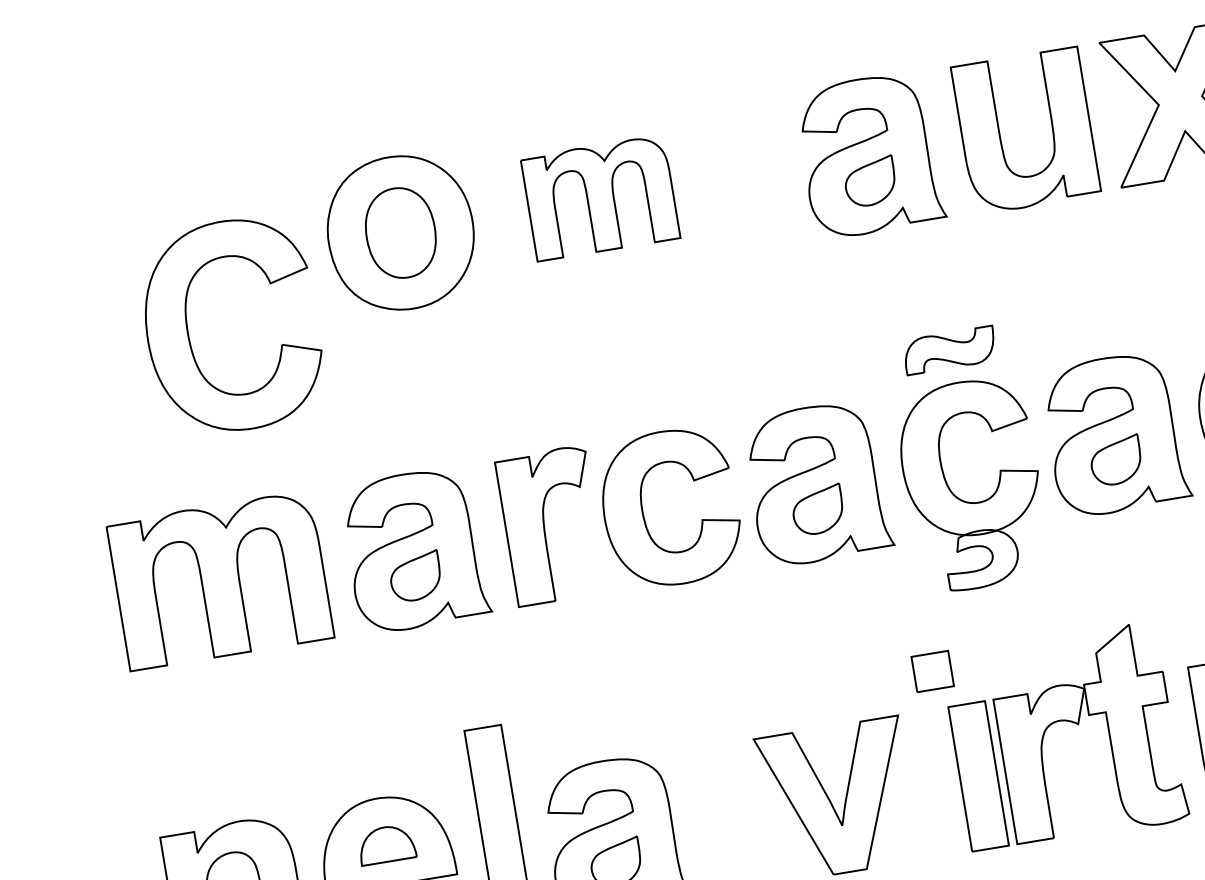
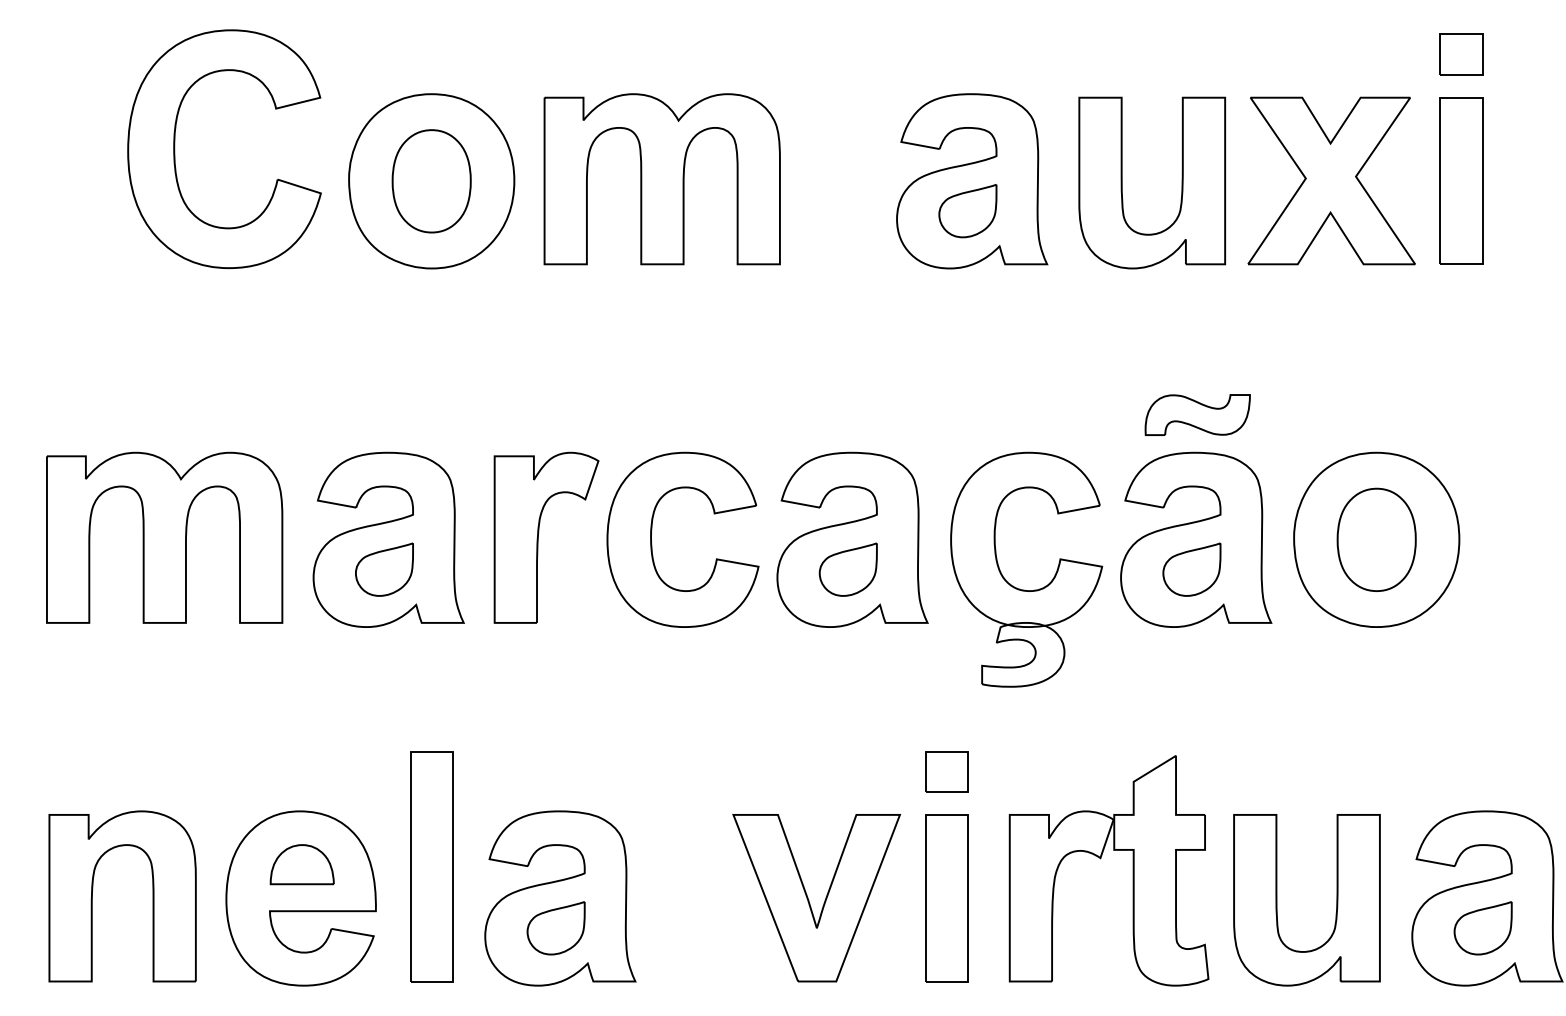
part: (599, 198) -> (661, 179), size x1.43
part: (188, 332) -> (175, 148), moved
part: (949, 350) -> (1197, 414), moved
part: (978, 776) -> (946, 898), moved

